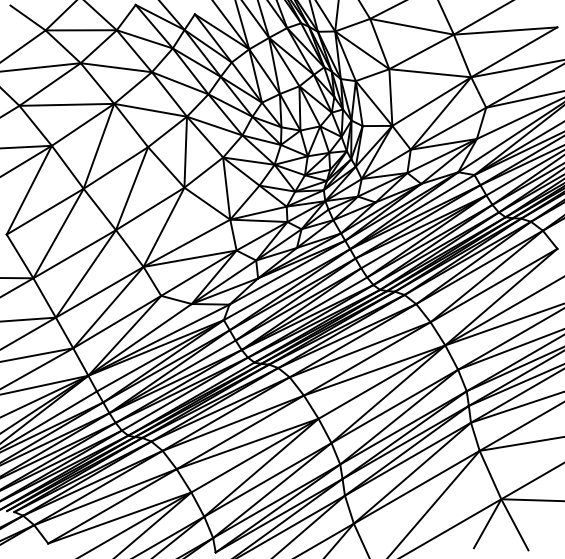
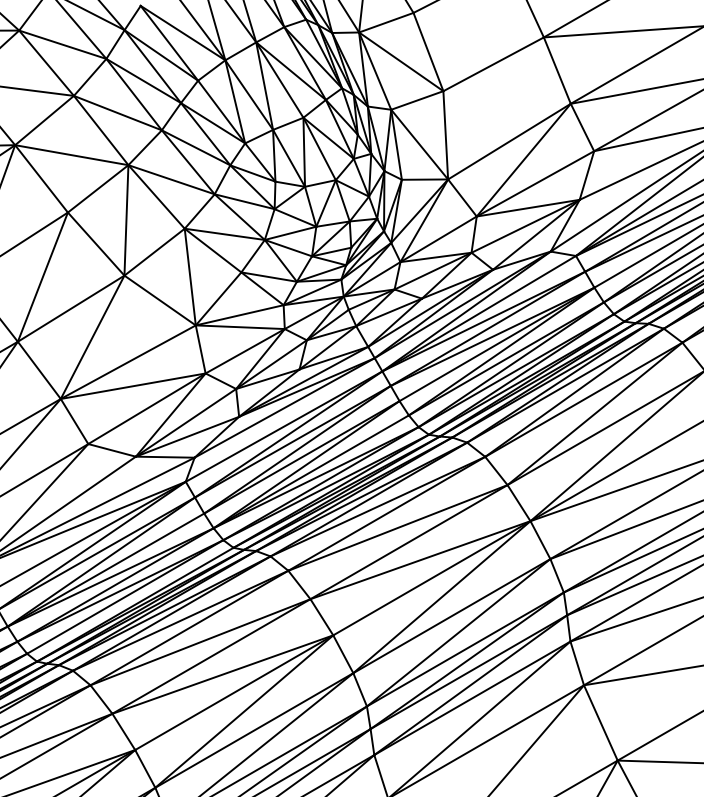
line: (411, 26) -> (477, 24), removed
line: (430, 73) -> (507, 97), removed

